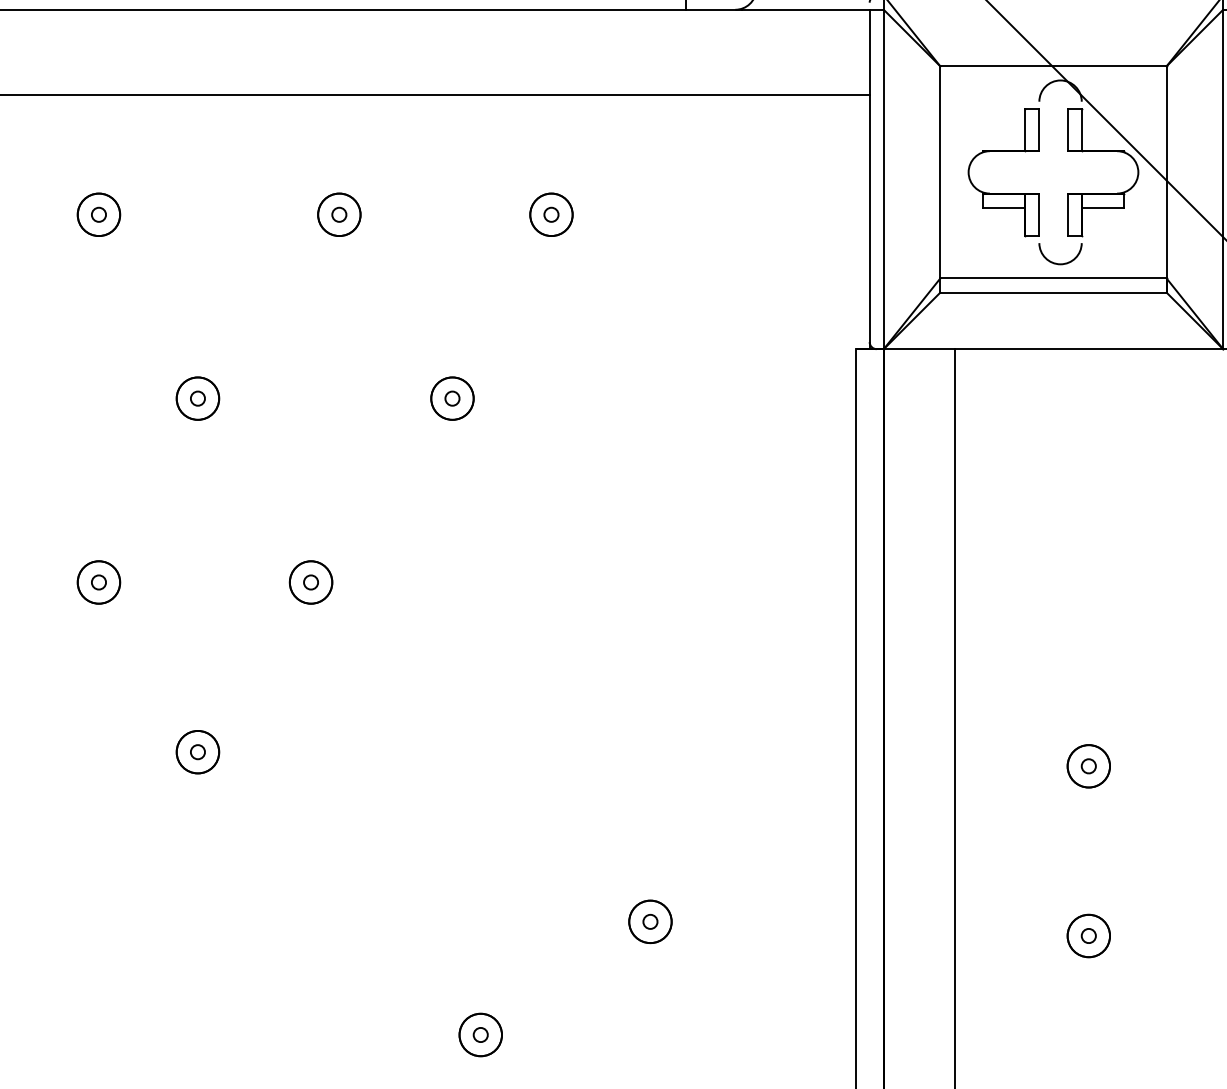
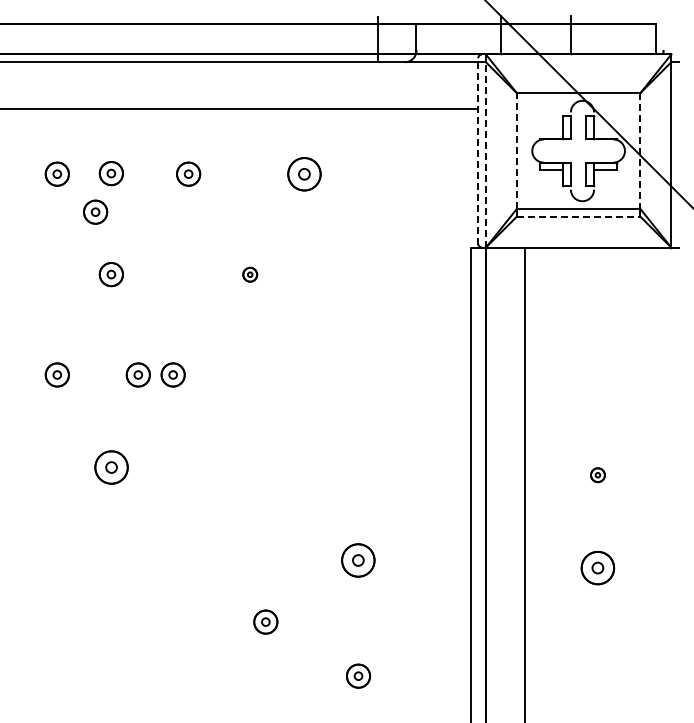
line: (939, 173) -> (516, 151), solid -> dashed
line: (1166, 173) -> (640, 151), solid -> dashed
line: (870, 178) -> (478, 154), solid -> dashed
line: (882, 178) -> (485, 154), solid -> dashed
part: (196, 213) -> (110, 173), added
part: (551, 213) -> (304, 173), size x1.4
part: (168, 283) -> (95, 211), added
line: (1053, 292) -> (578, 216), solid -> dashed
part: (450, 398) -> (249, 274), size x0.6
part: (245, 581) -> (137, 374), added
part: (196, 751) -> (110, 467), size x1.4
part: (1088, 764) -> (597, 474), size x0.6
part: (650, 920) -> (358, 559), size x1.4
part: (1088, 934) -> (597, 567), size x1.4

